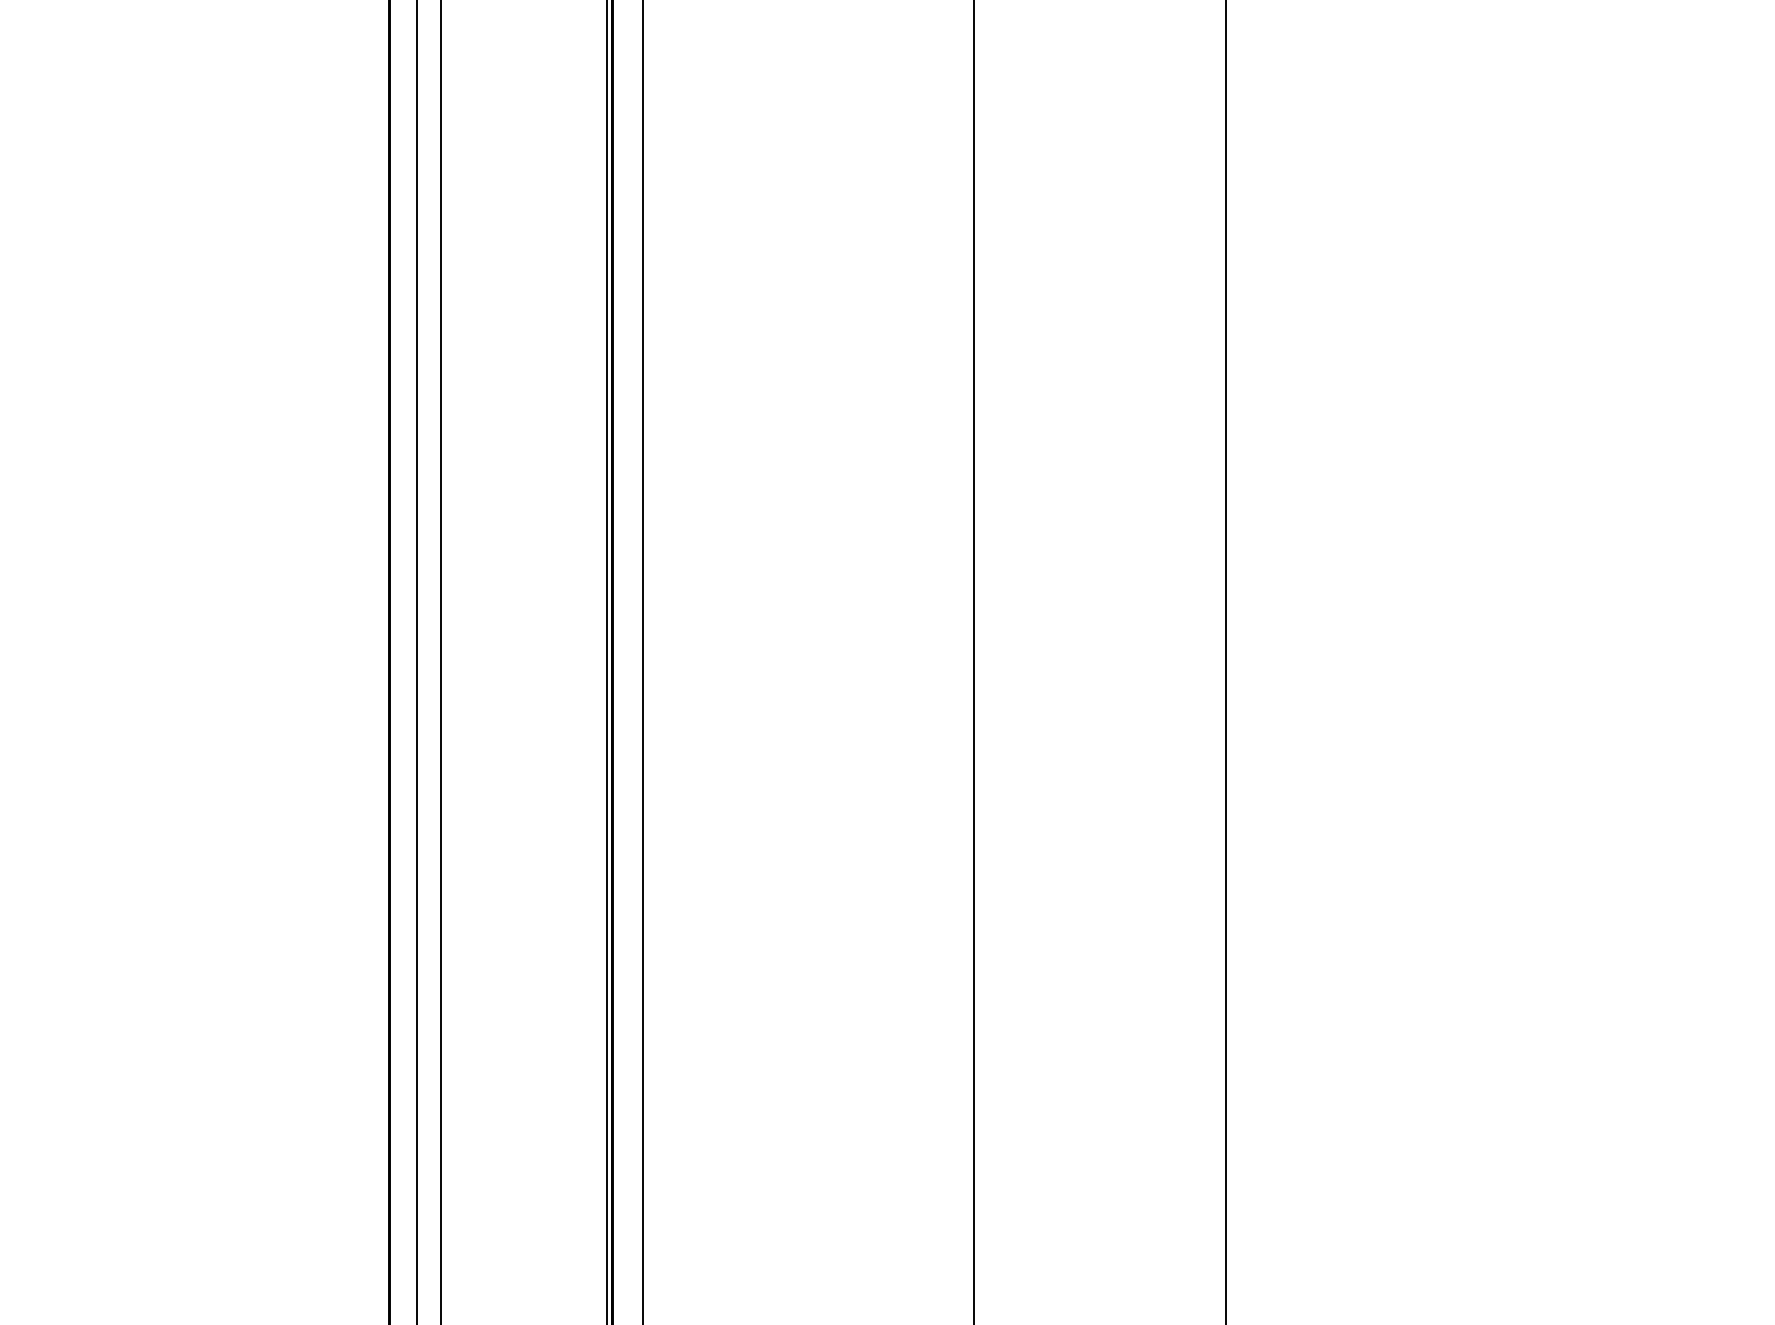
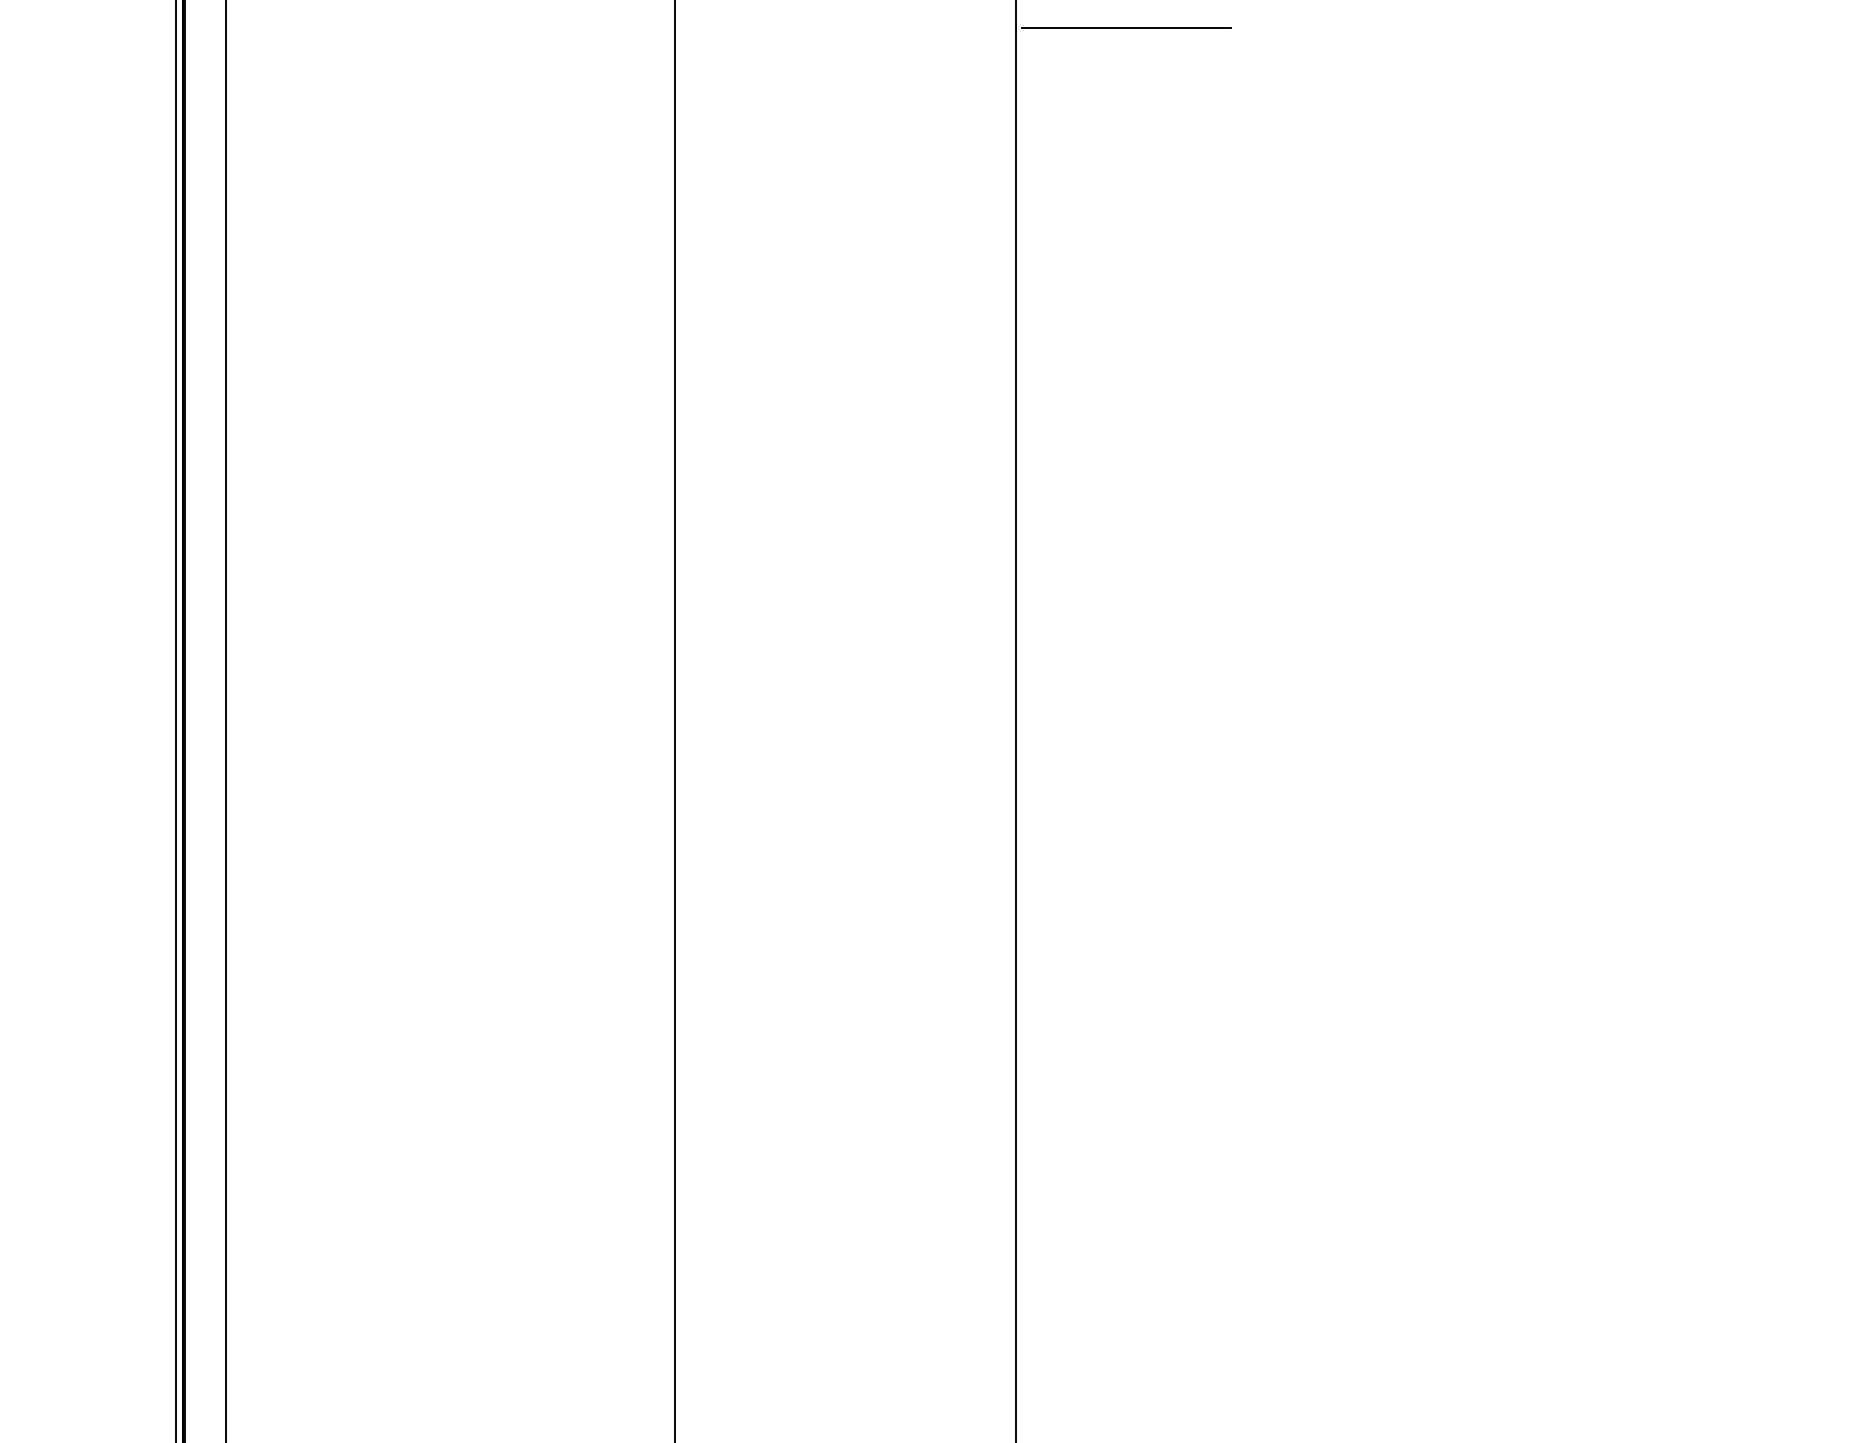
line: (1307, 11) -> (1126, 28), added

